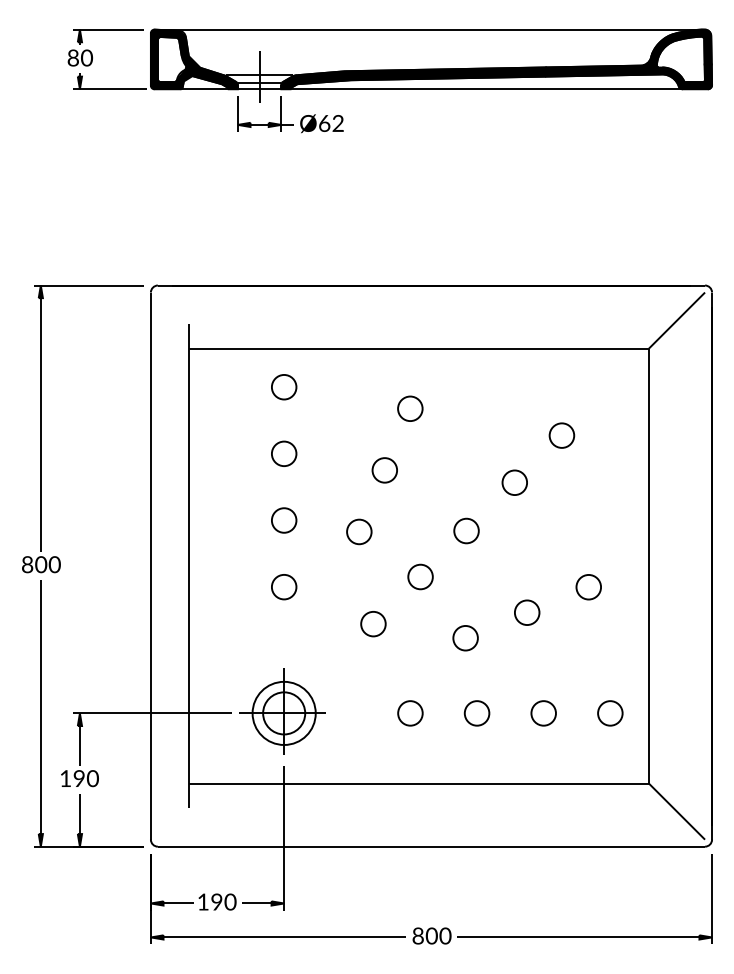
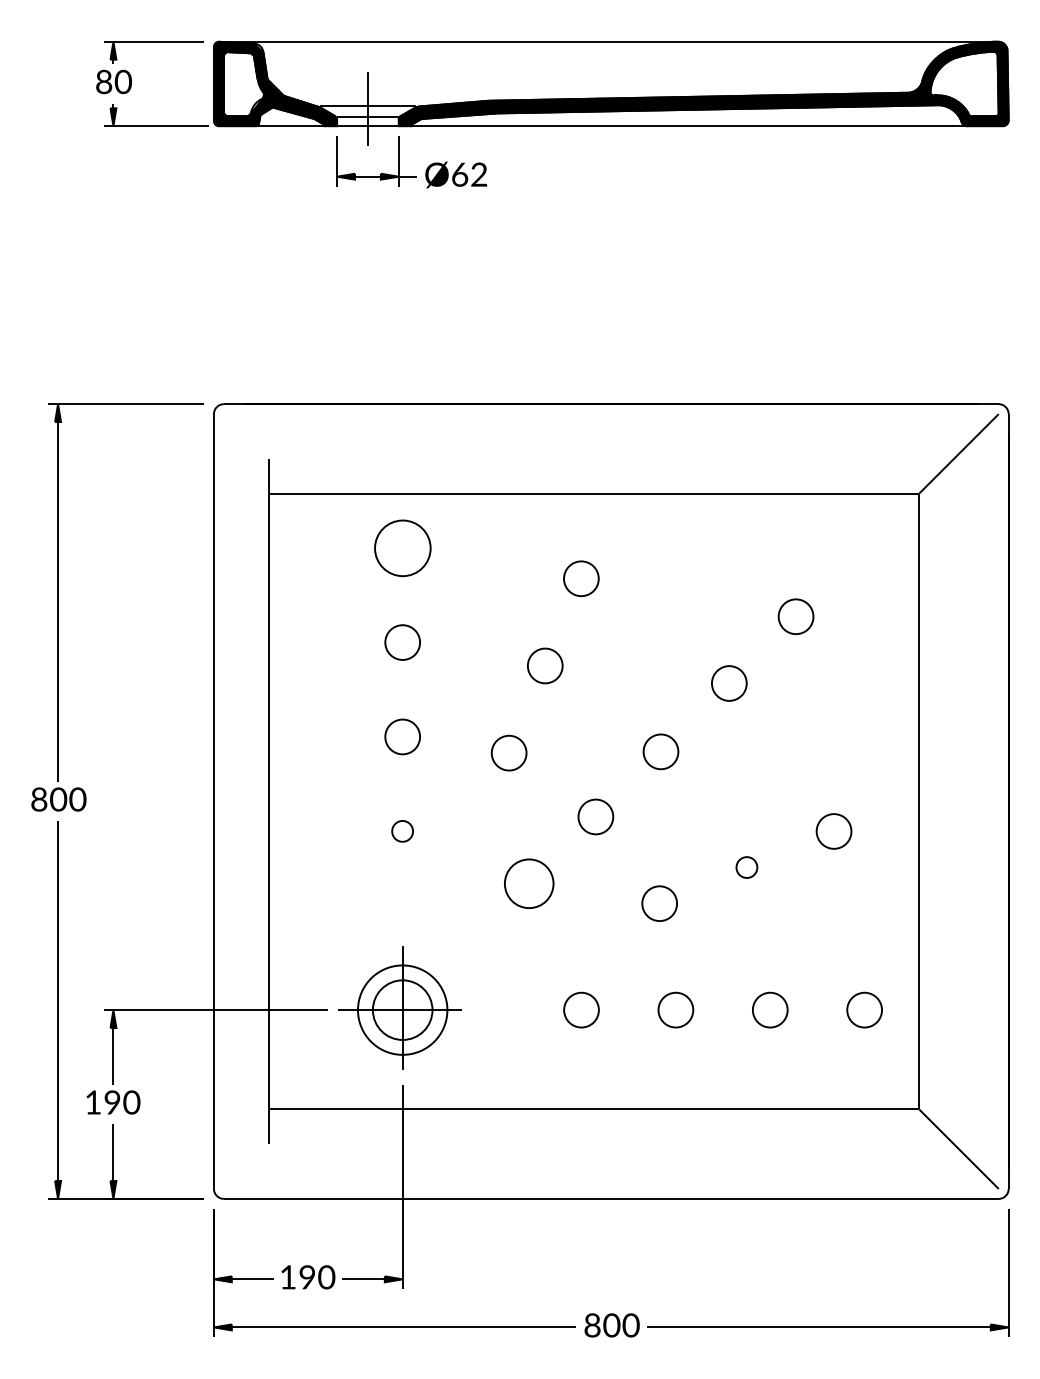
part: (284, 386) -> (402, 547), size x1.6
part: (284, 587) -> (402, 831), size x0.6
part: (526, 612) -> (746, 867), size x0.6
part: (373, 623) -> (528, 883), size x1.4

